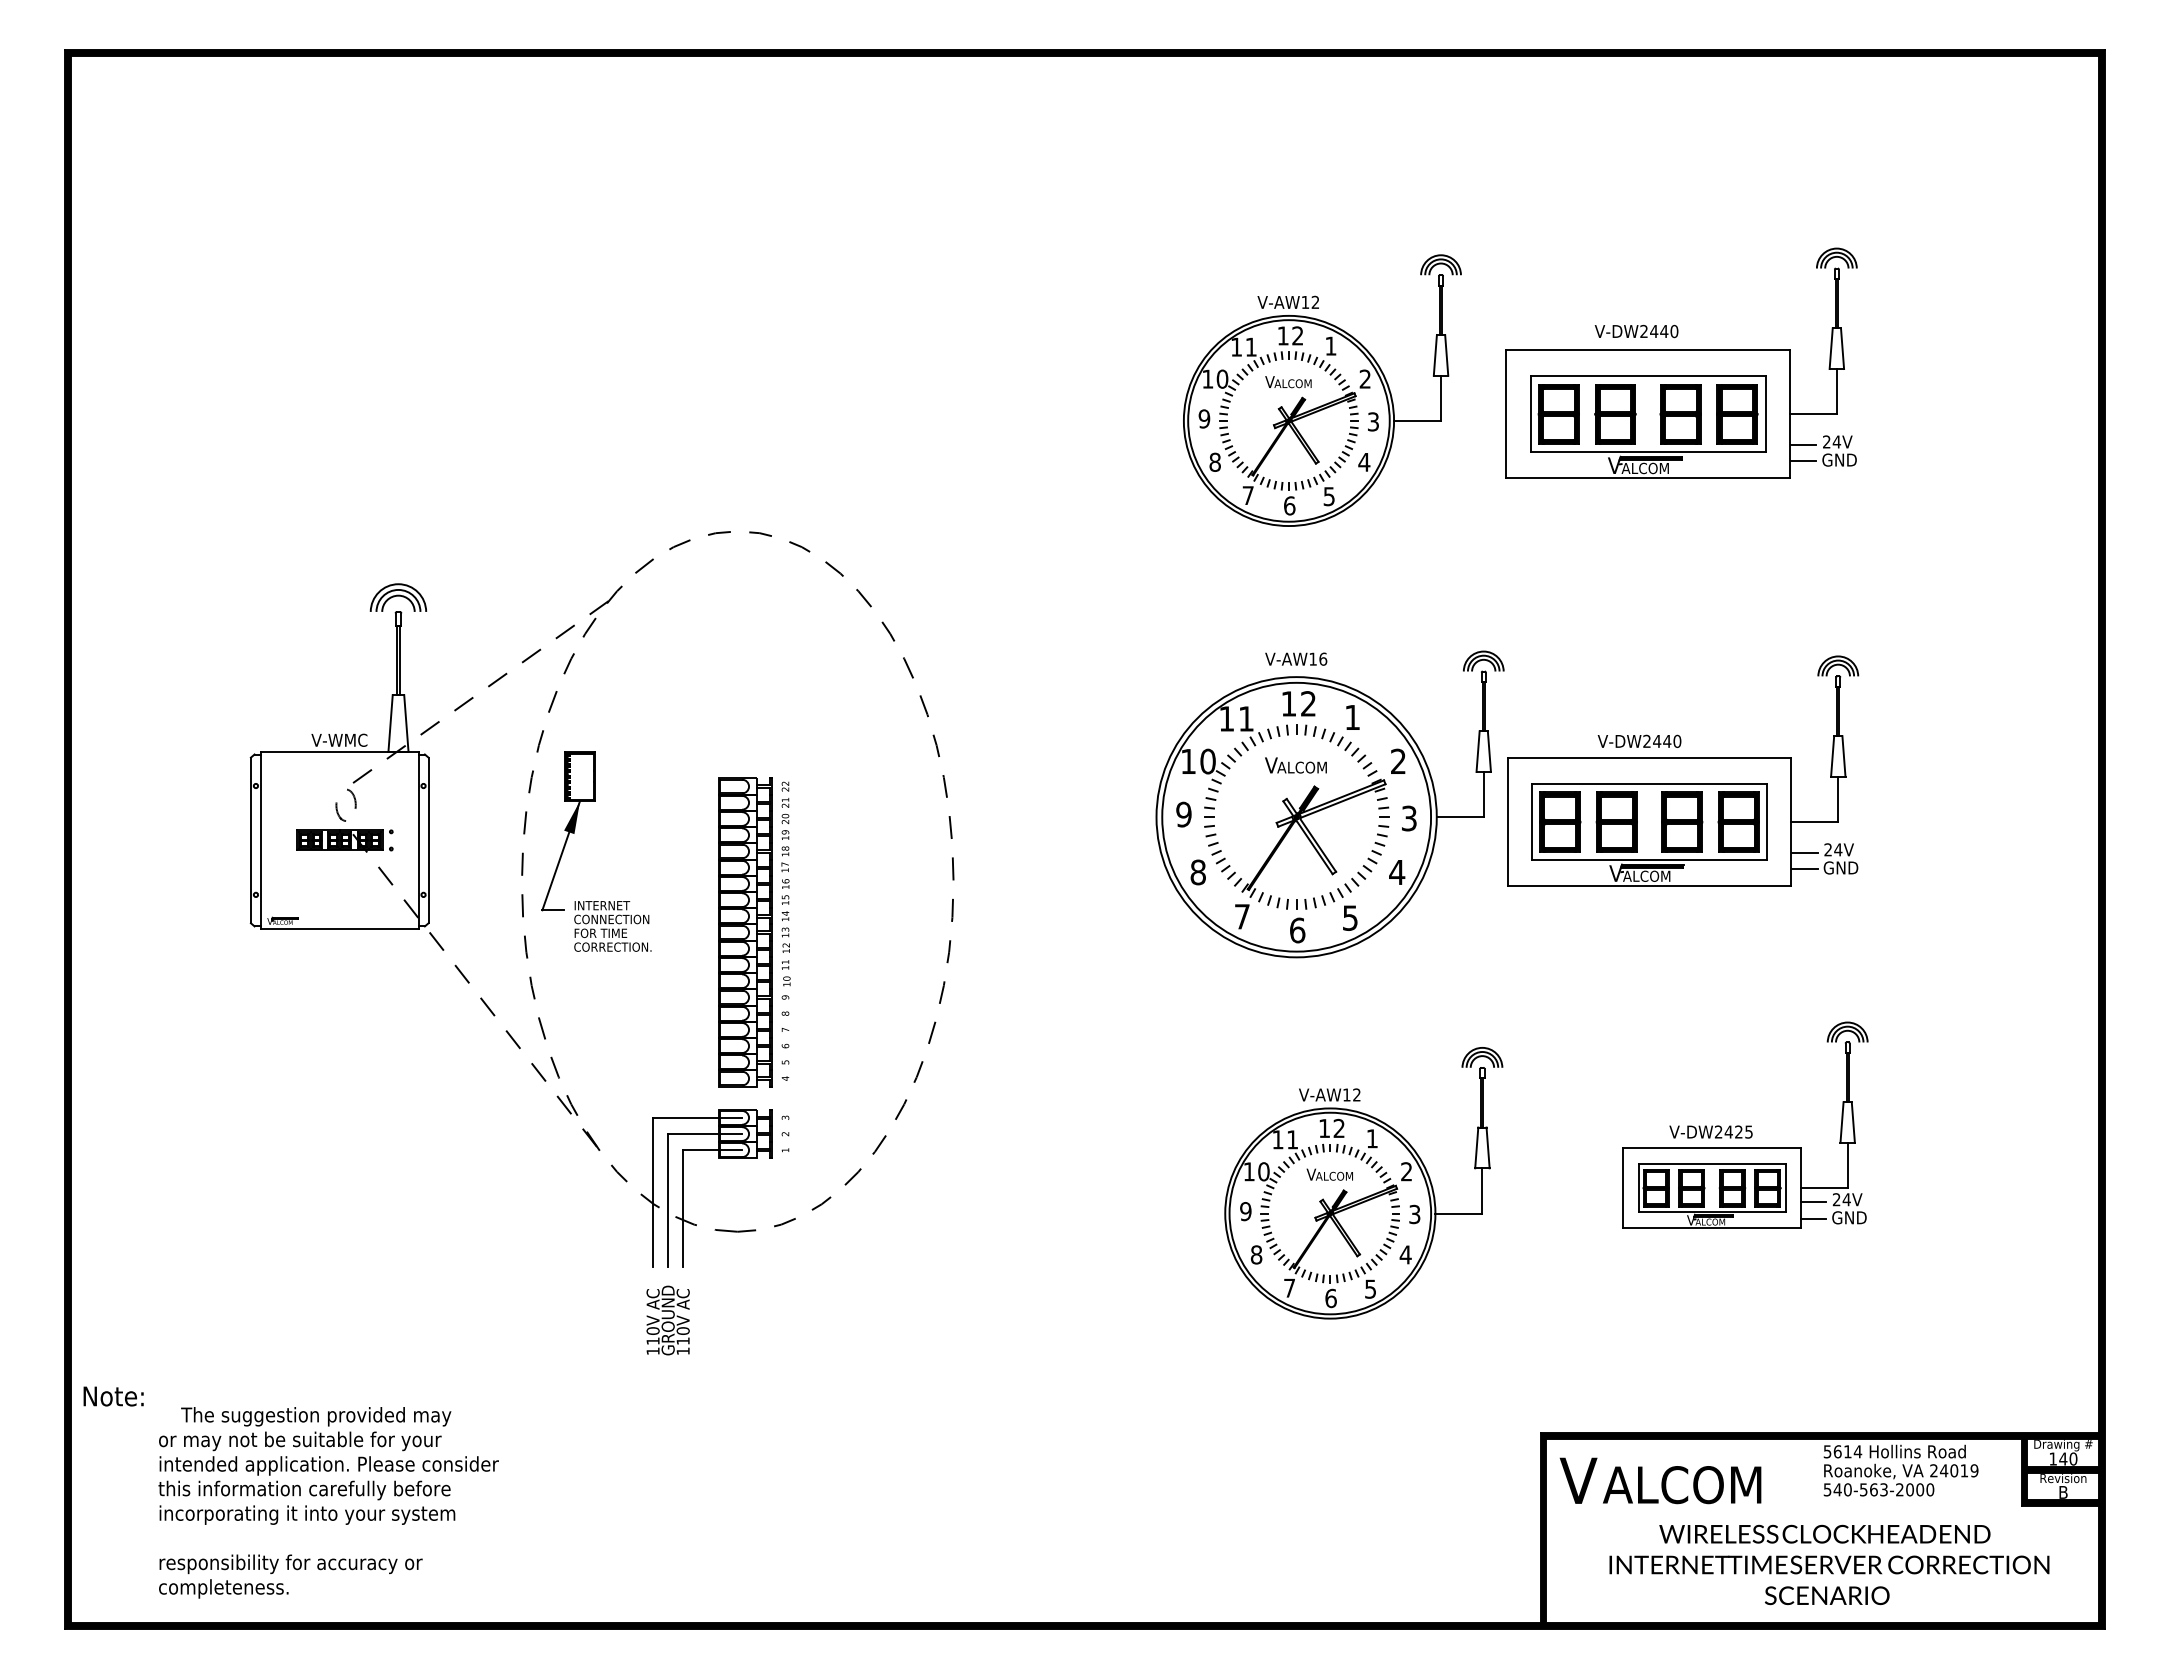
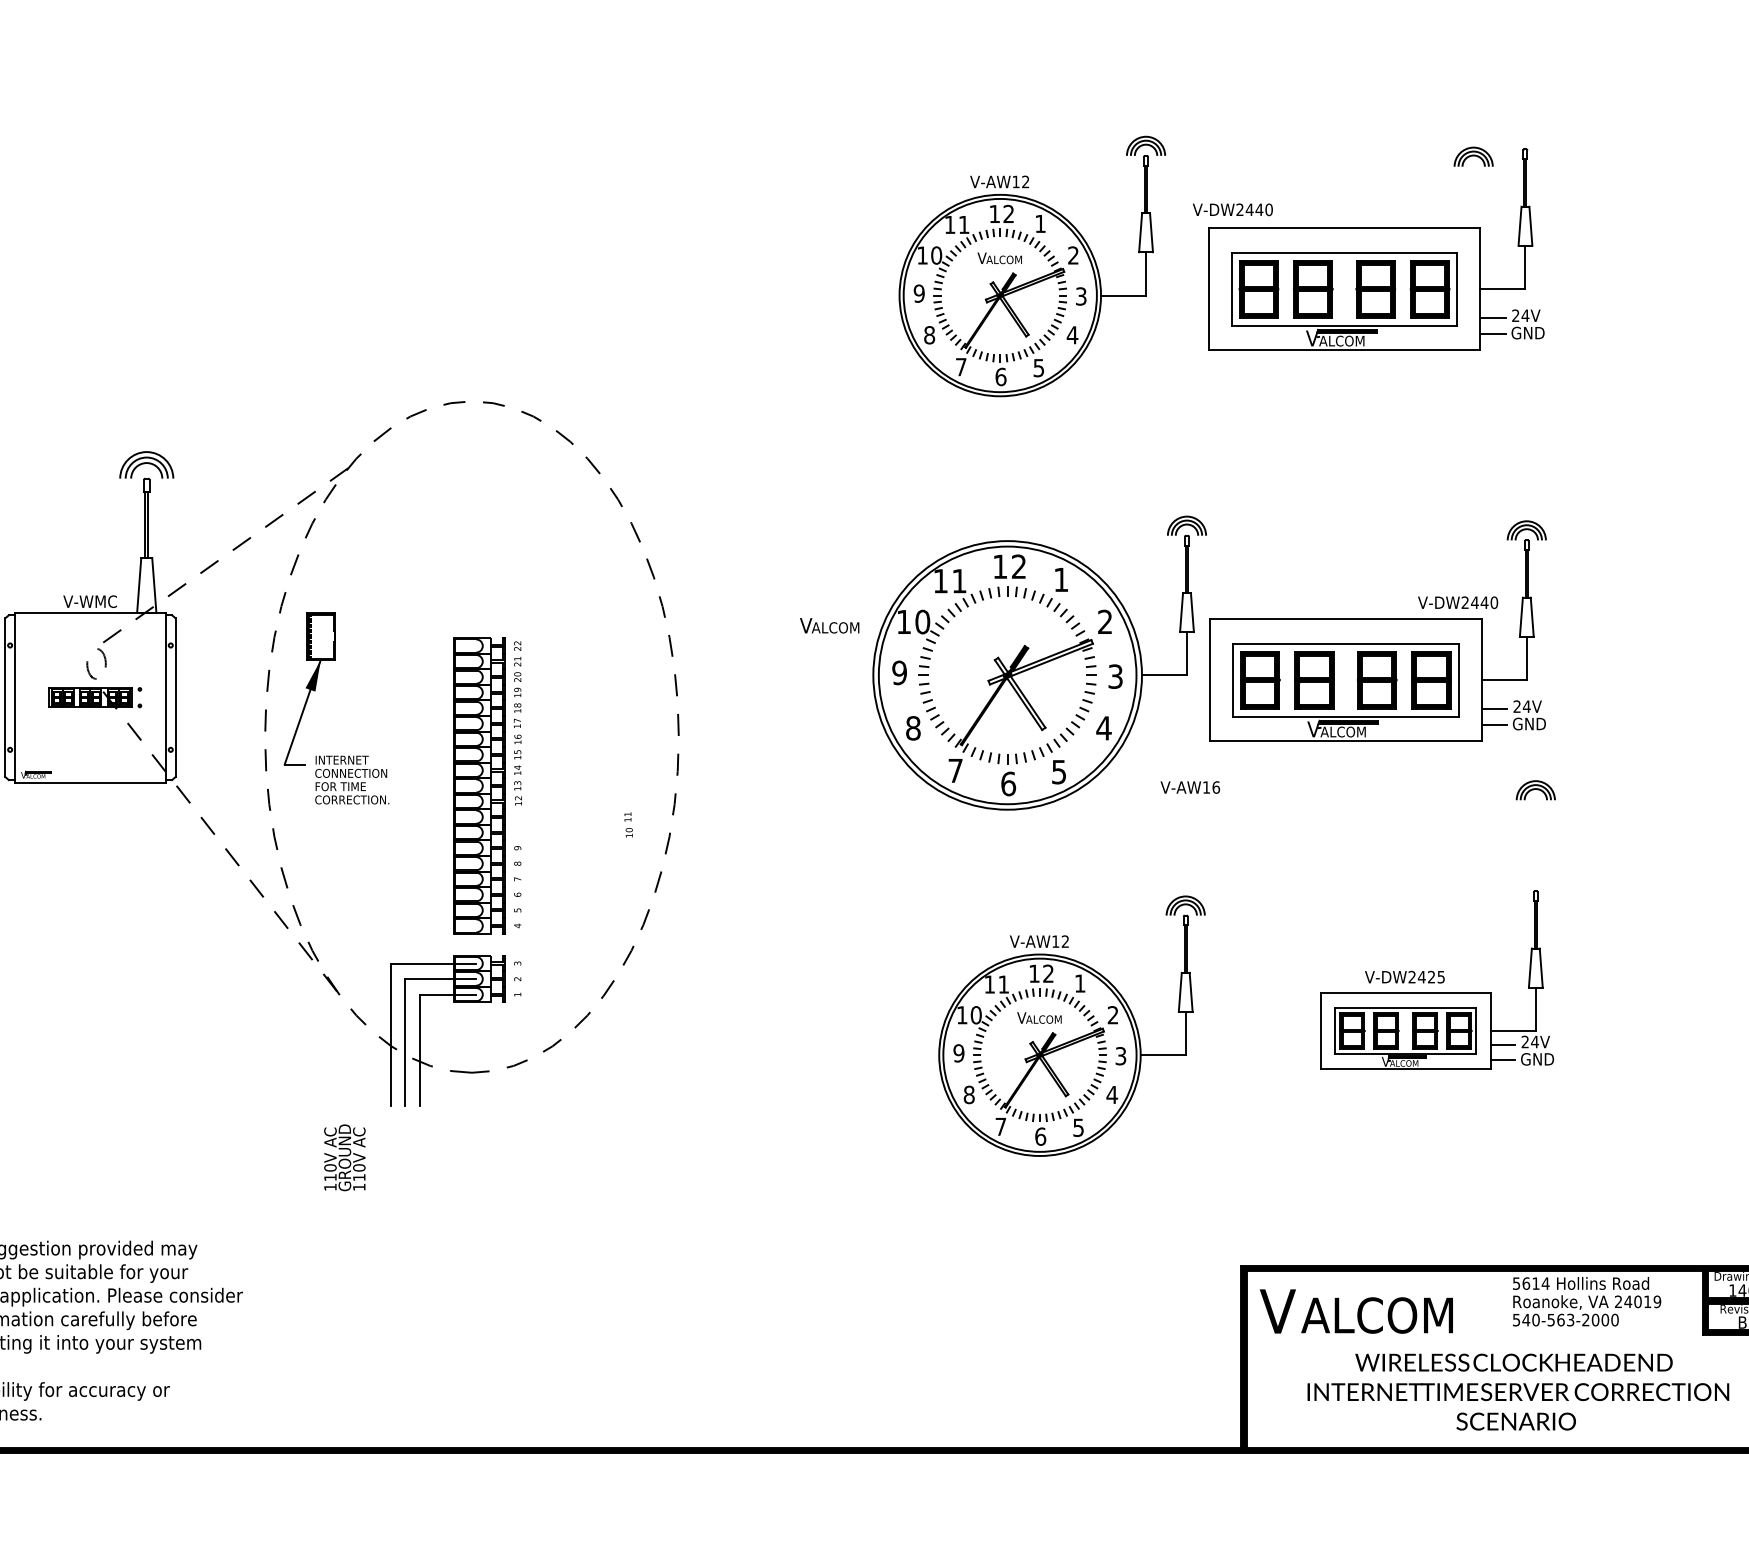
part: (1836, 257) -> (1473, 156), moved
text: (1636, 331) -> (1232, 209), moved
text: (1296, 658) -> (1190, 786), moved
text: (1639, 740) -> (1458, 601), moved
text: (1295, 765) -> (829, 625), moved
text: (785, 973) -> (627, 825), moved
part: (1847, 1031) -> (1535, 789), moved
text: (667, 1320) -> (344, 1157), moved

